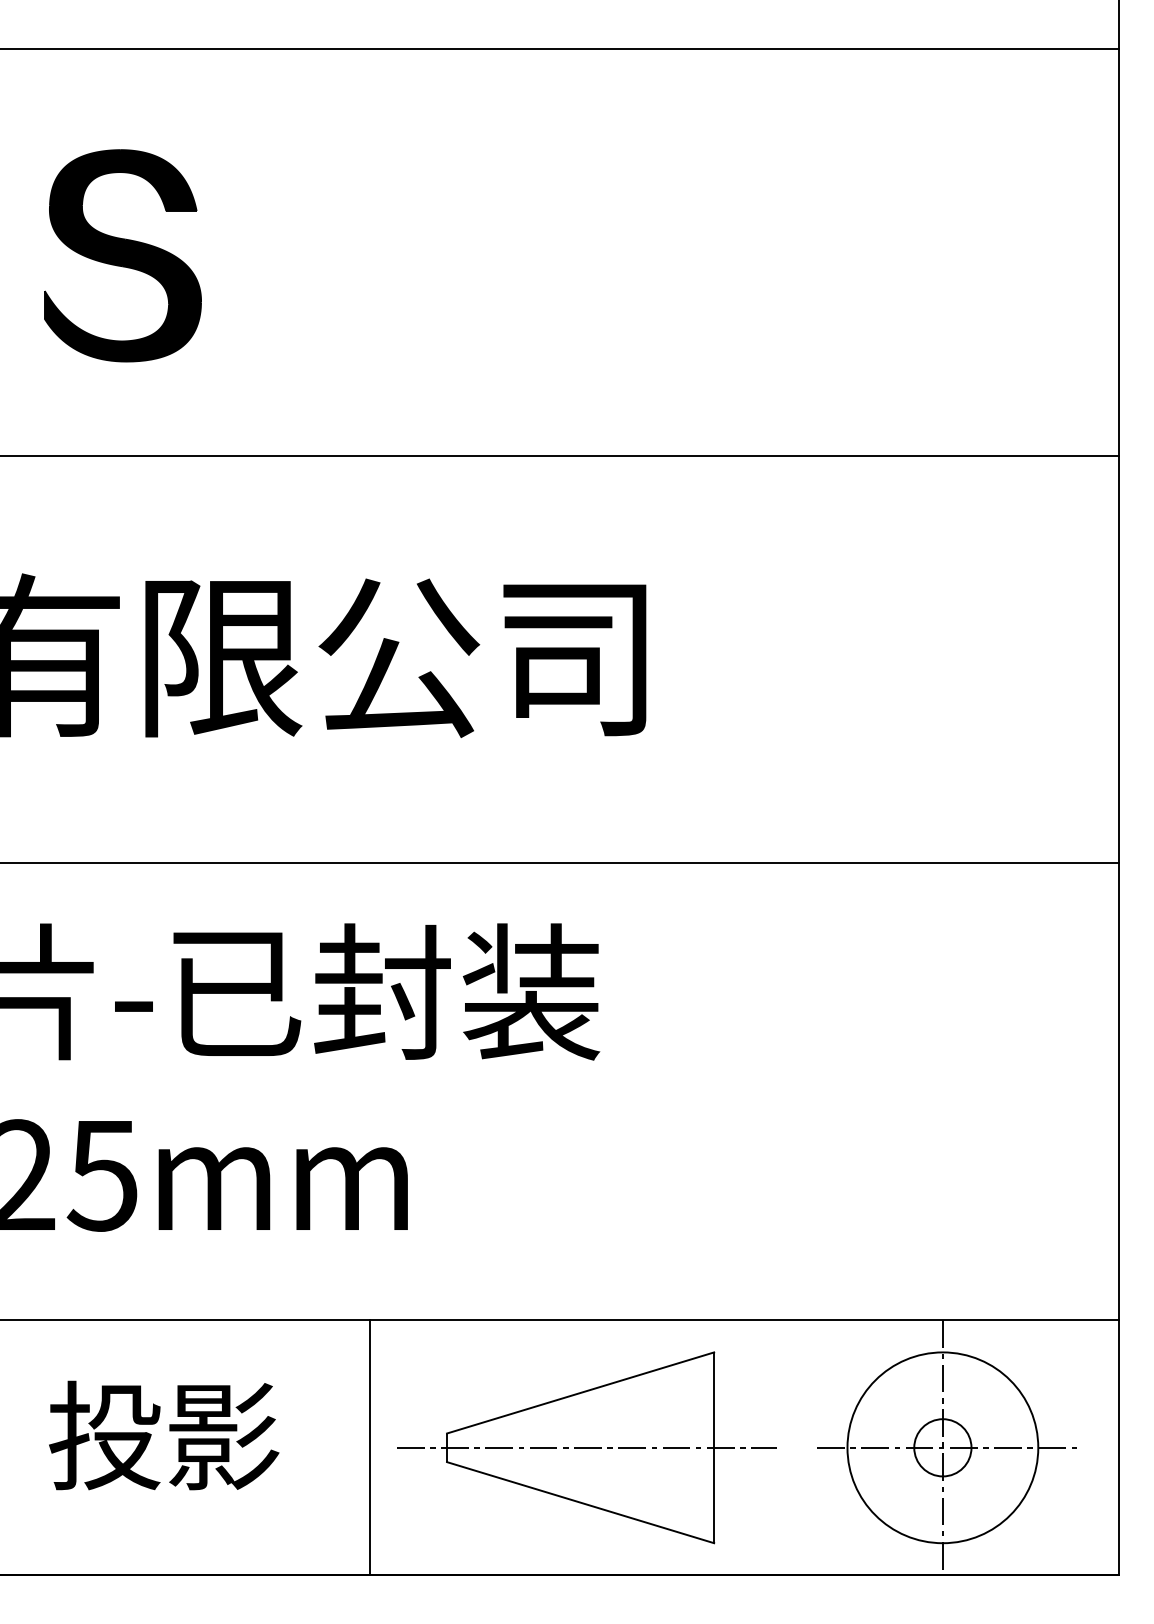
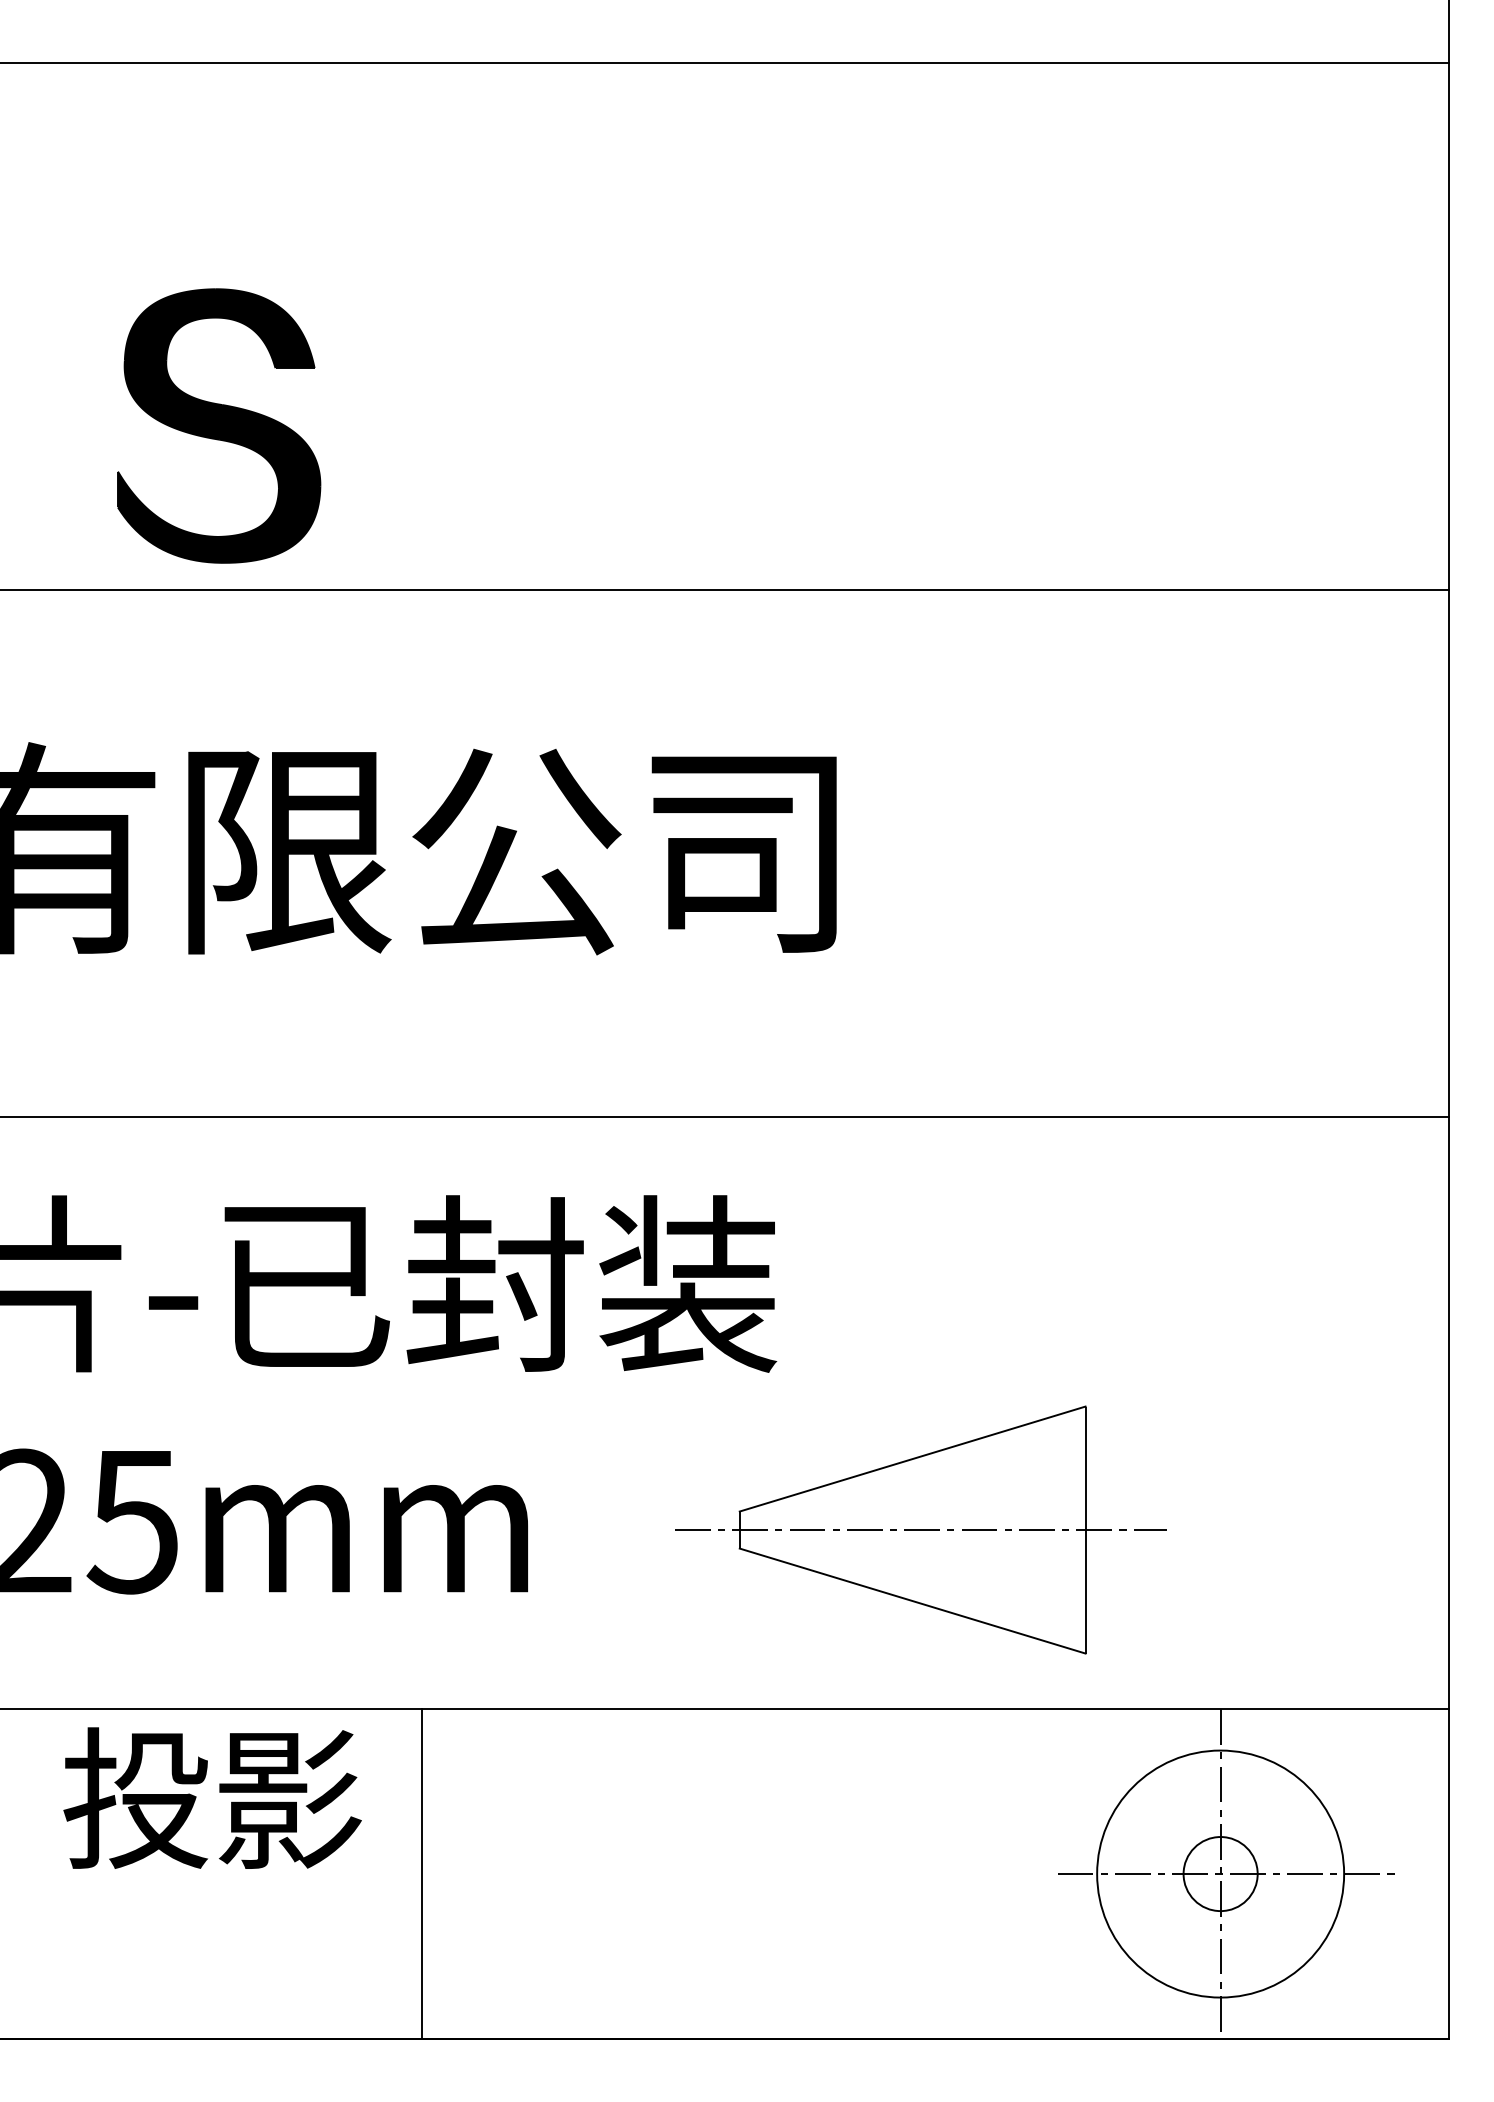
part: (123, 255) -> (219, 425), moved
text: (164, 1435) -> (212, 1797), moved
line: (370, 1447) -> (422, 1873), moved
part: (586, 1447) -> (920, 1529), moved

